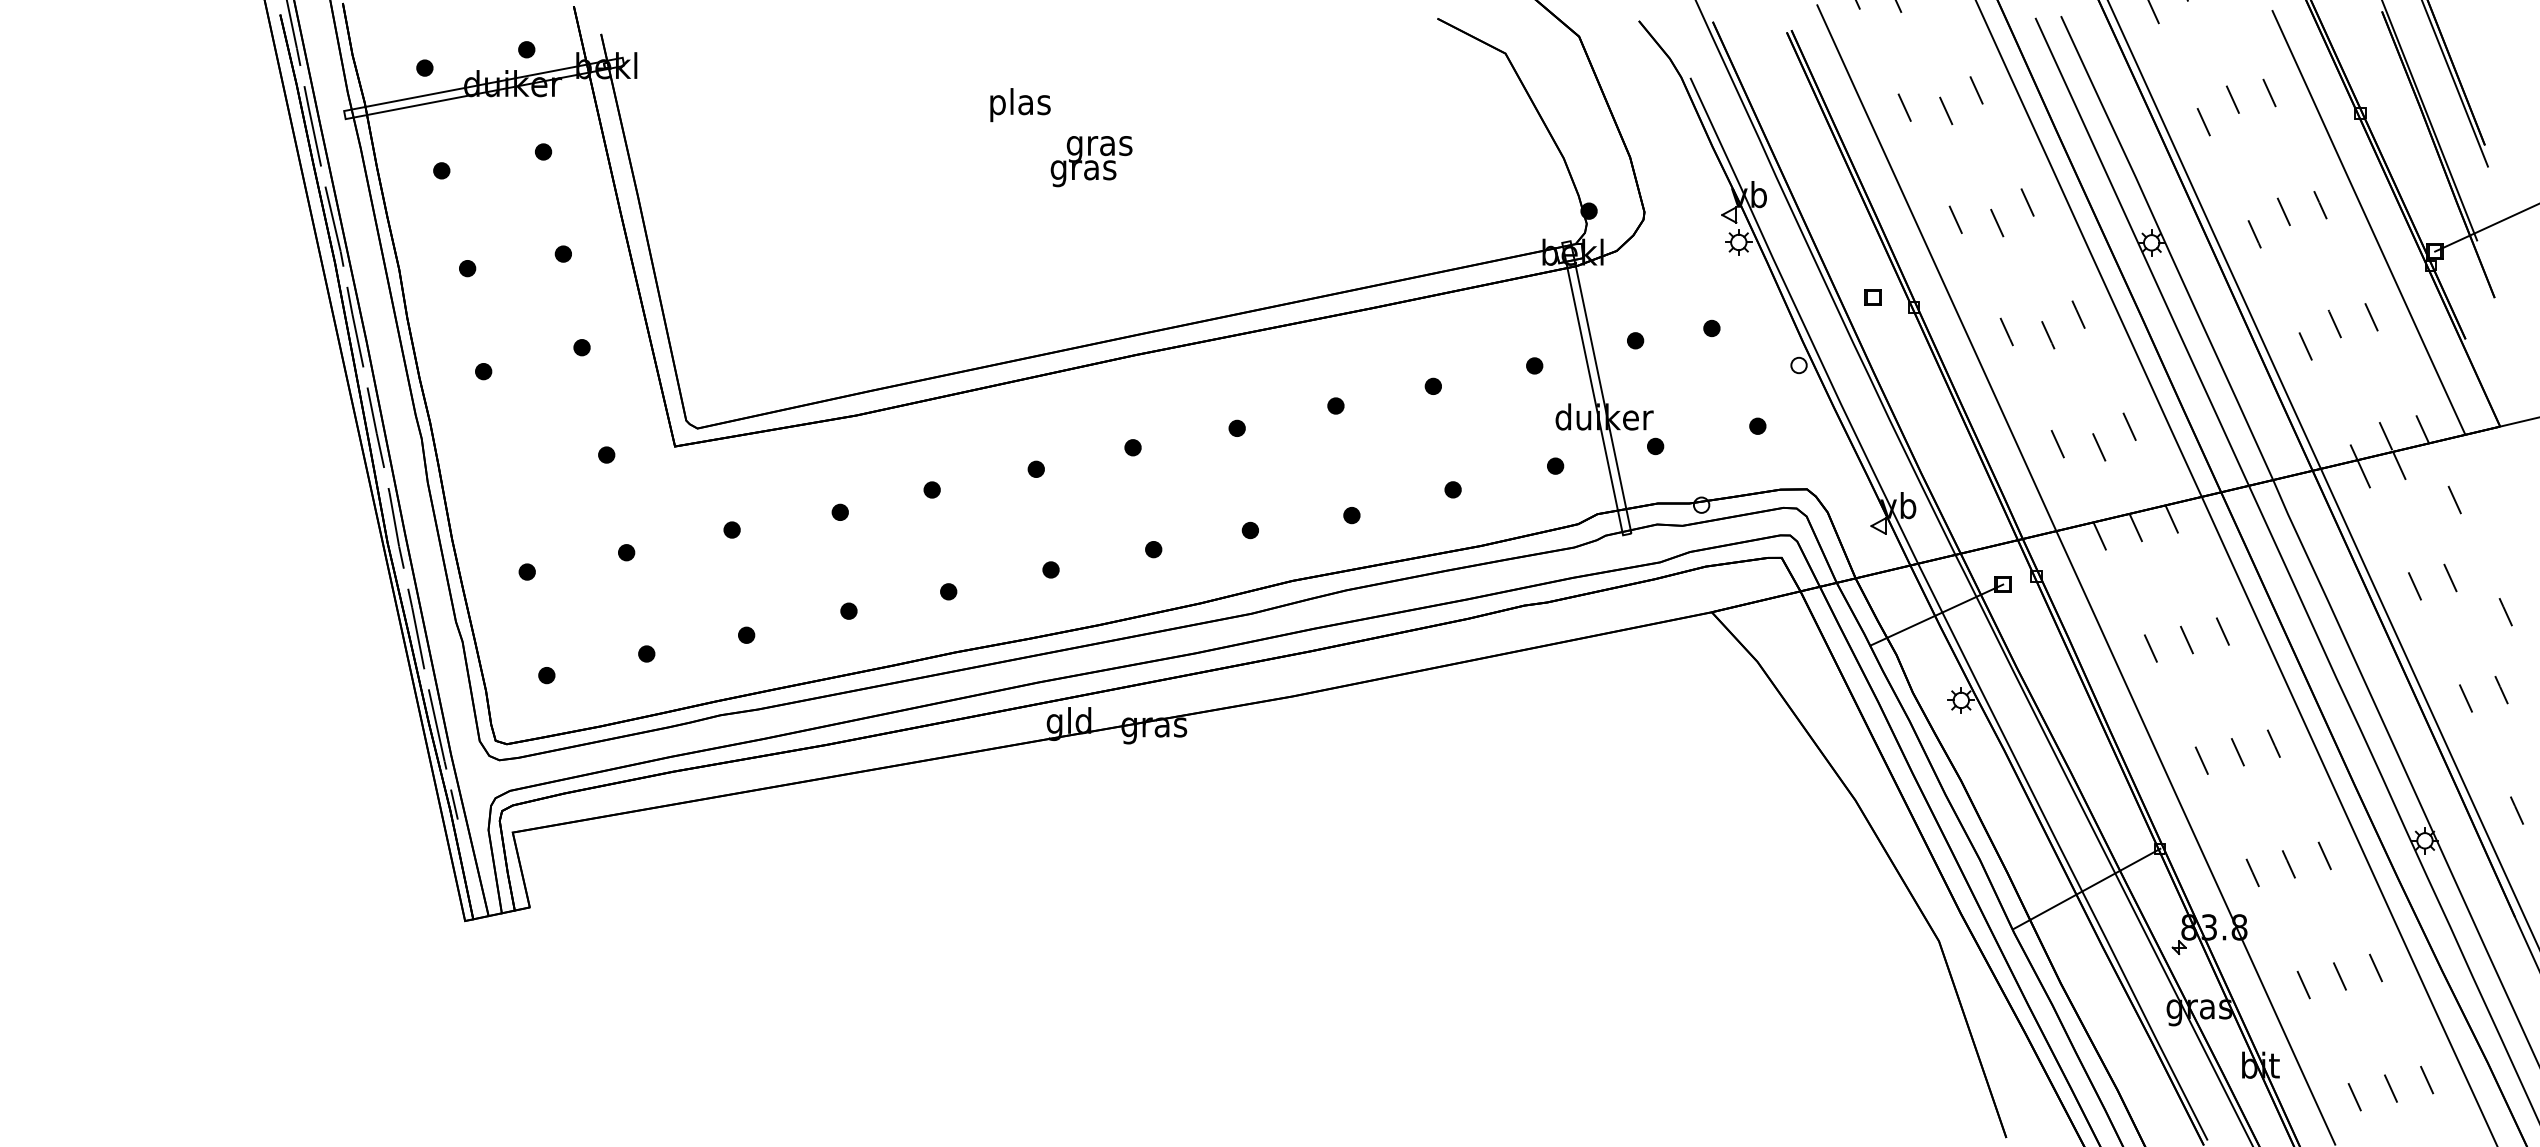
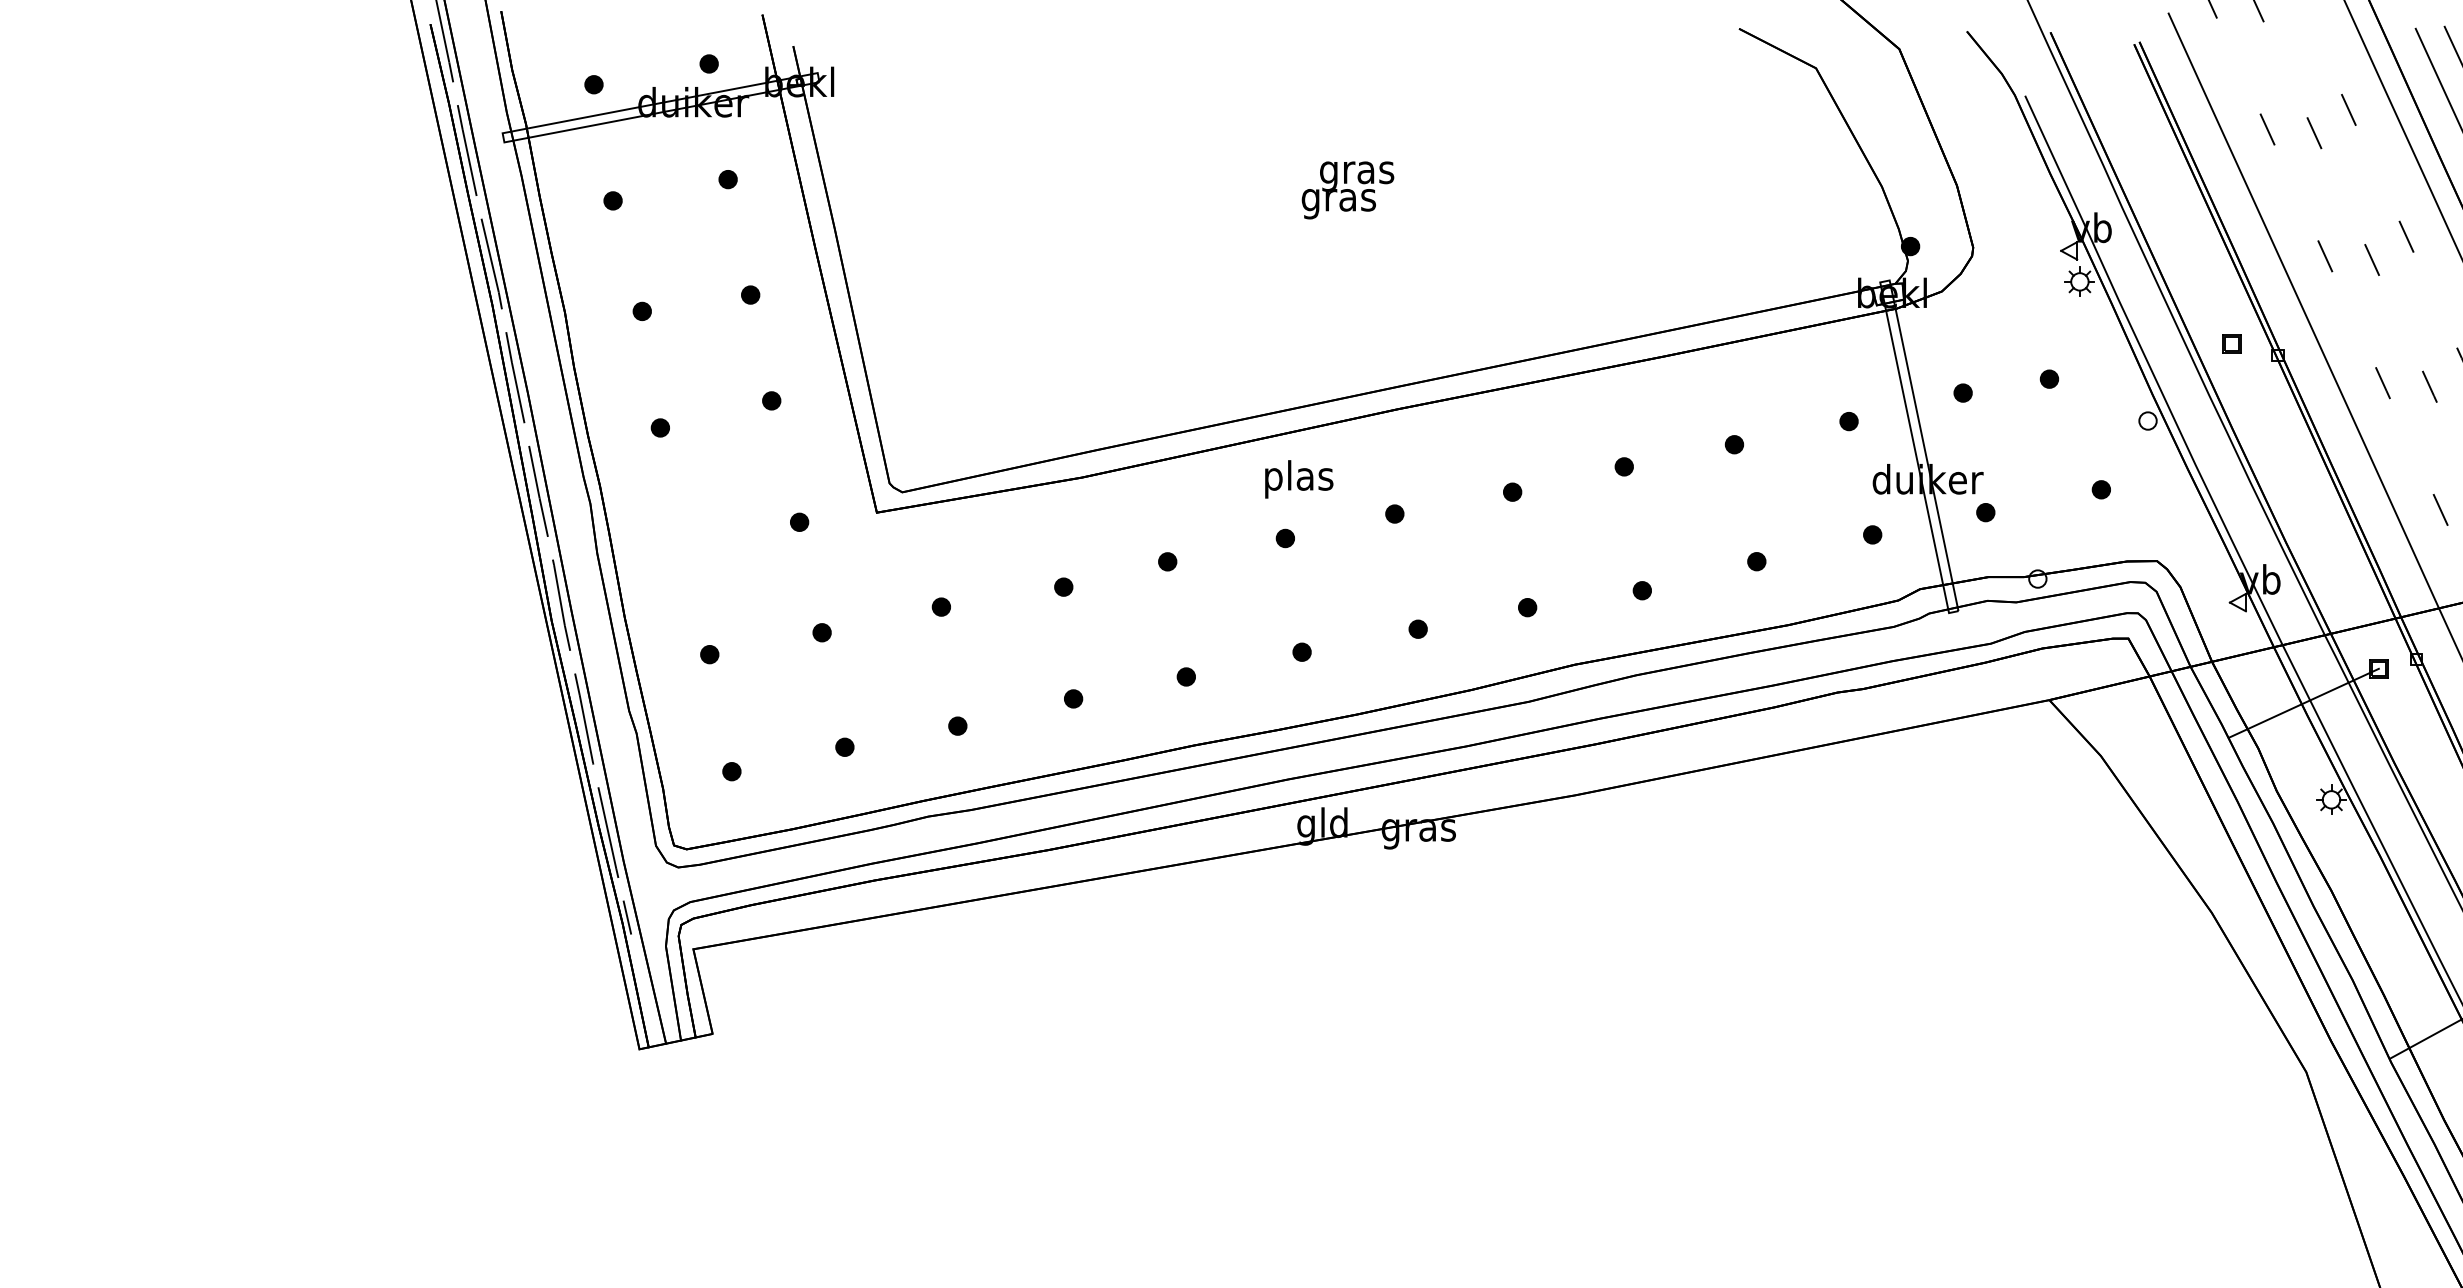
text: (1020, 105) -> (1299, 479), moved

